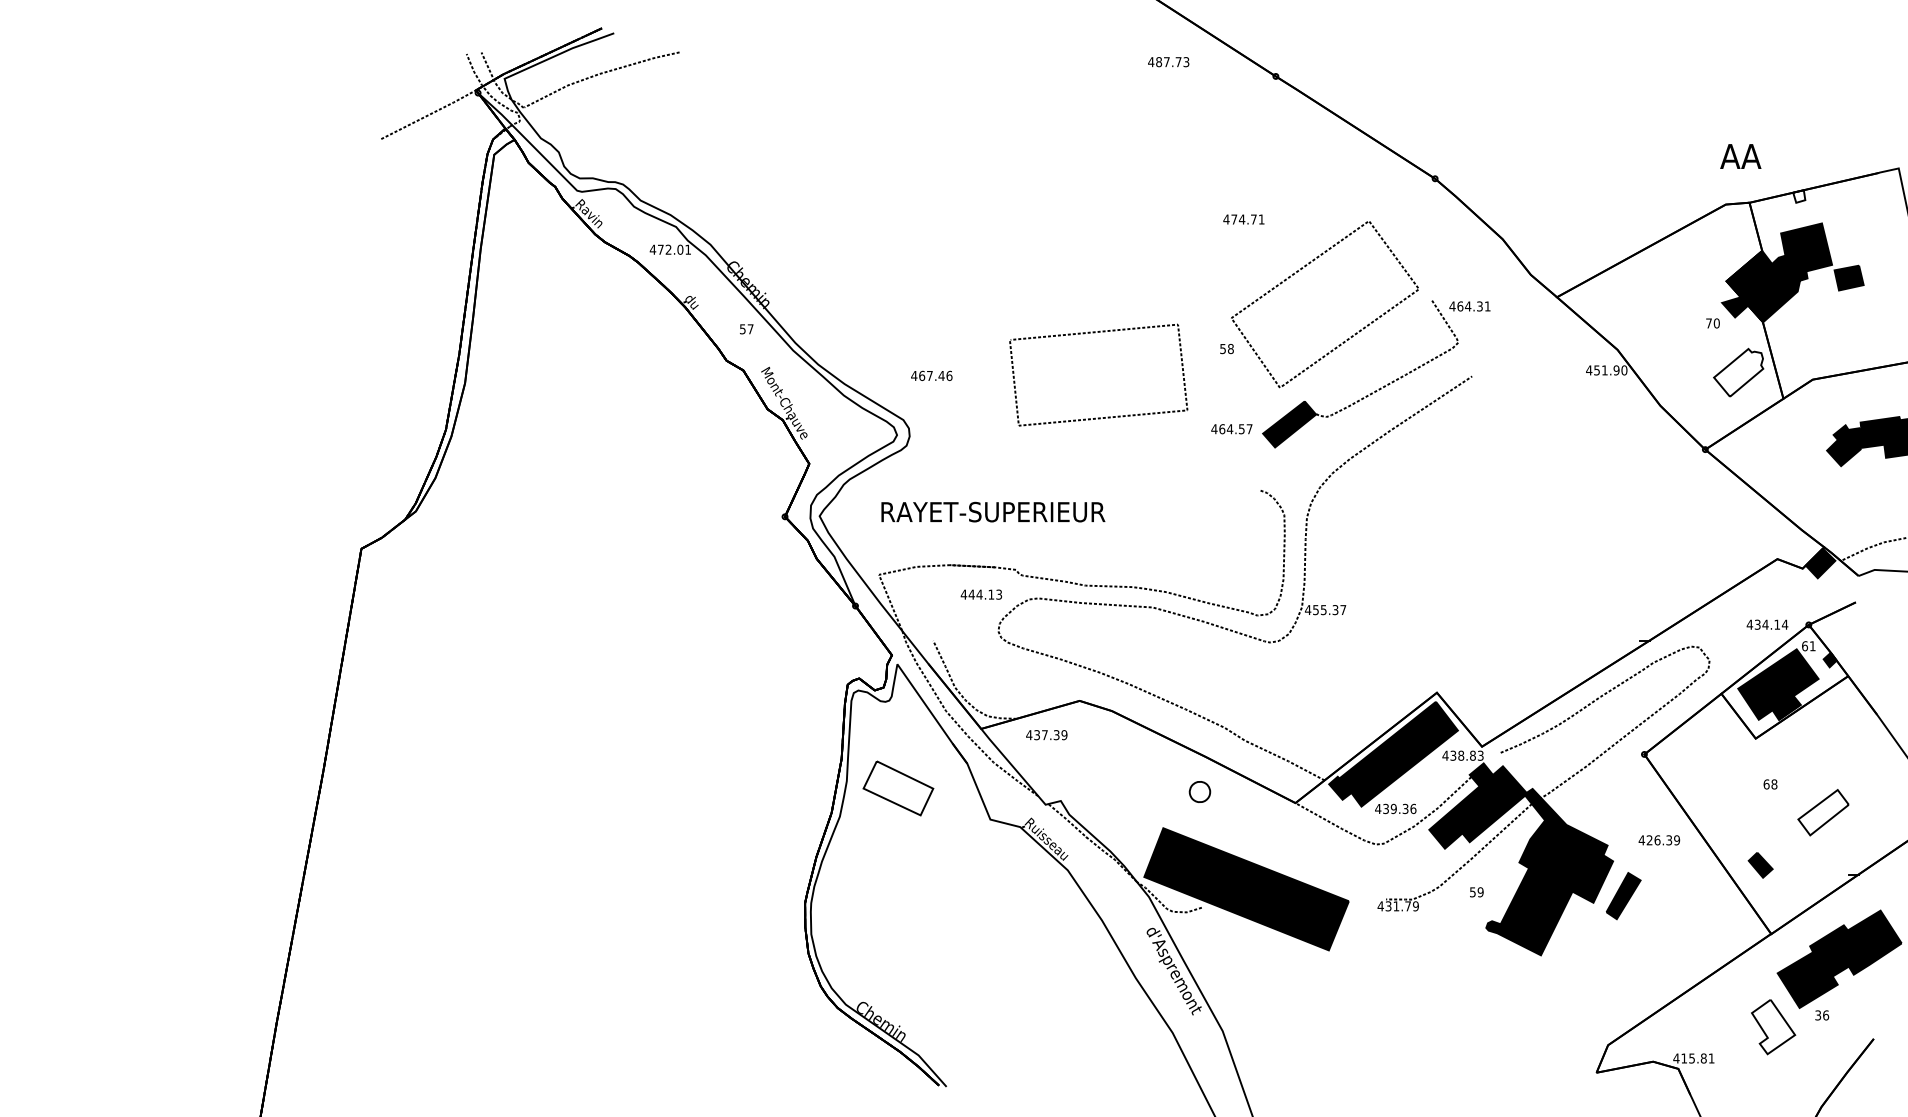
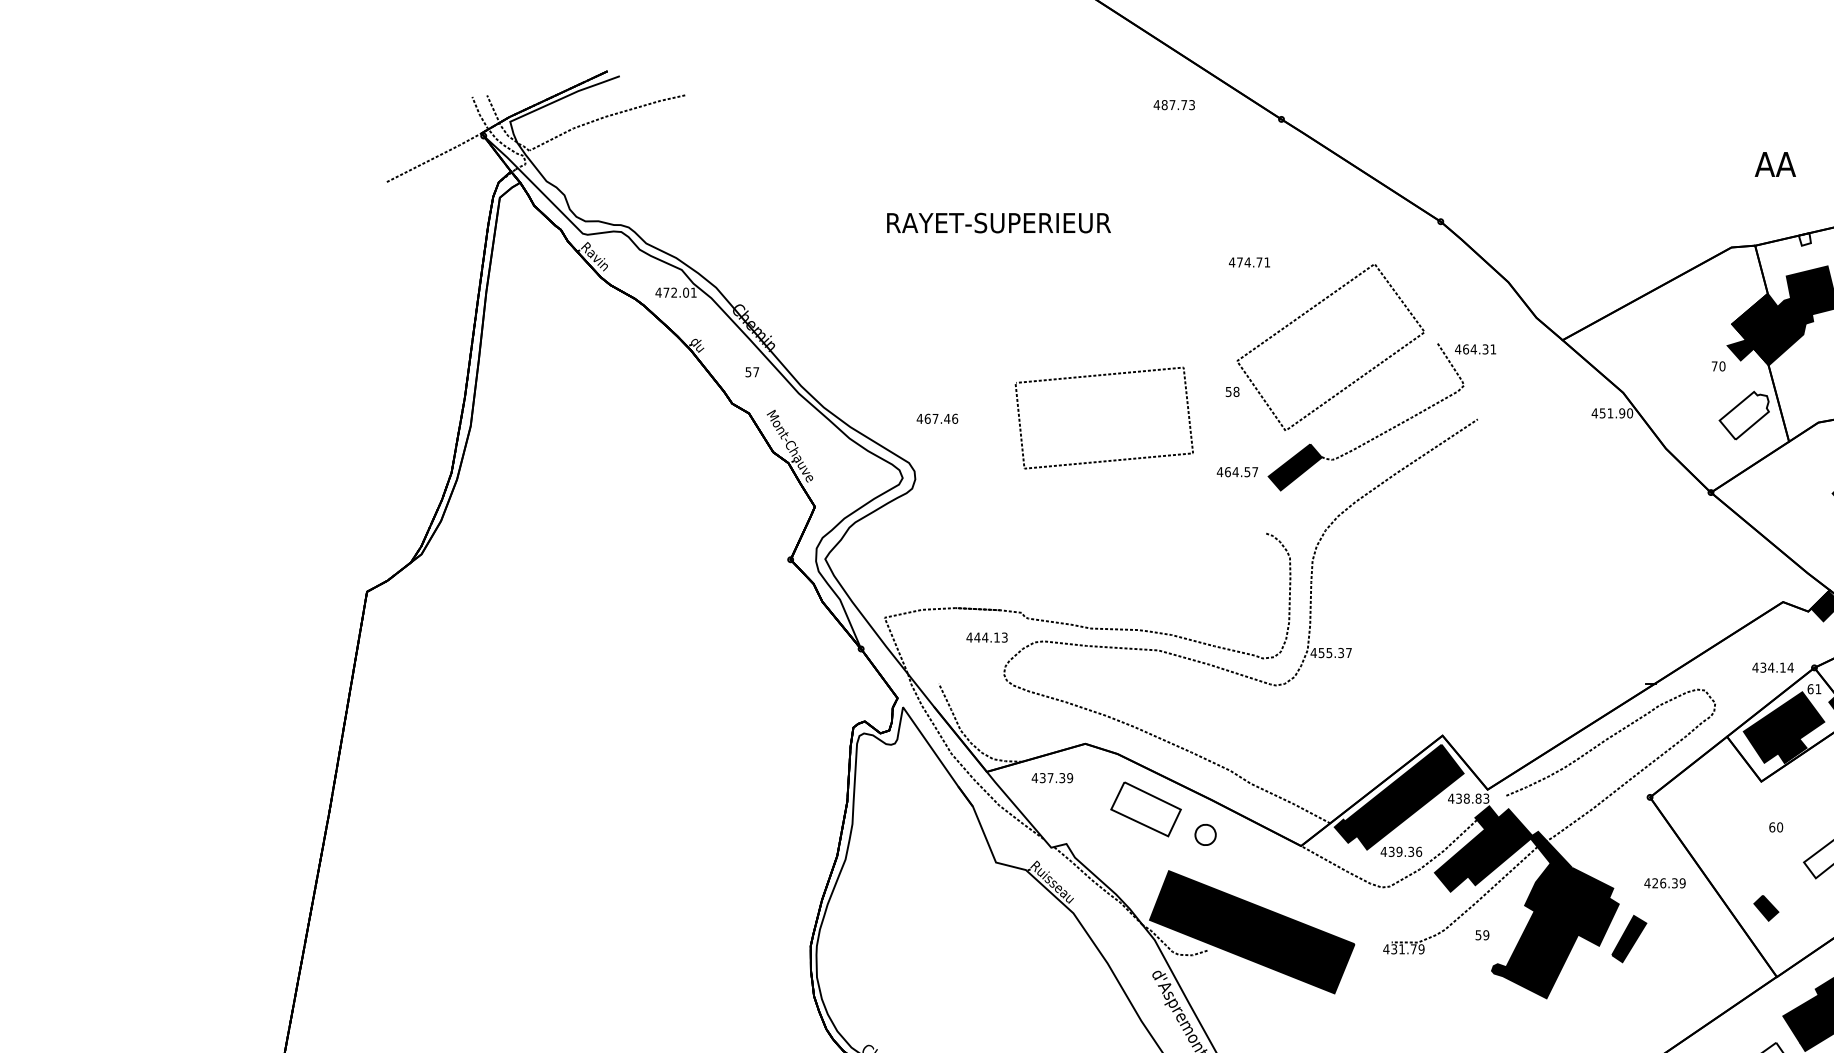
text: (1740, 156) -> (1775, 164), moved
text: (993, 511) -> (999, 222), moved
text: (1774, 784) -> (1780, 827), 68 -> 60
part: (898, 788) -> (1146, 809), moved

